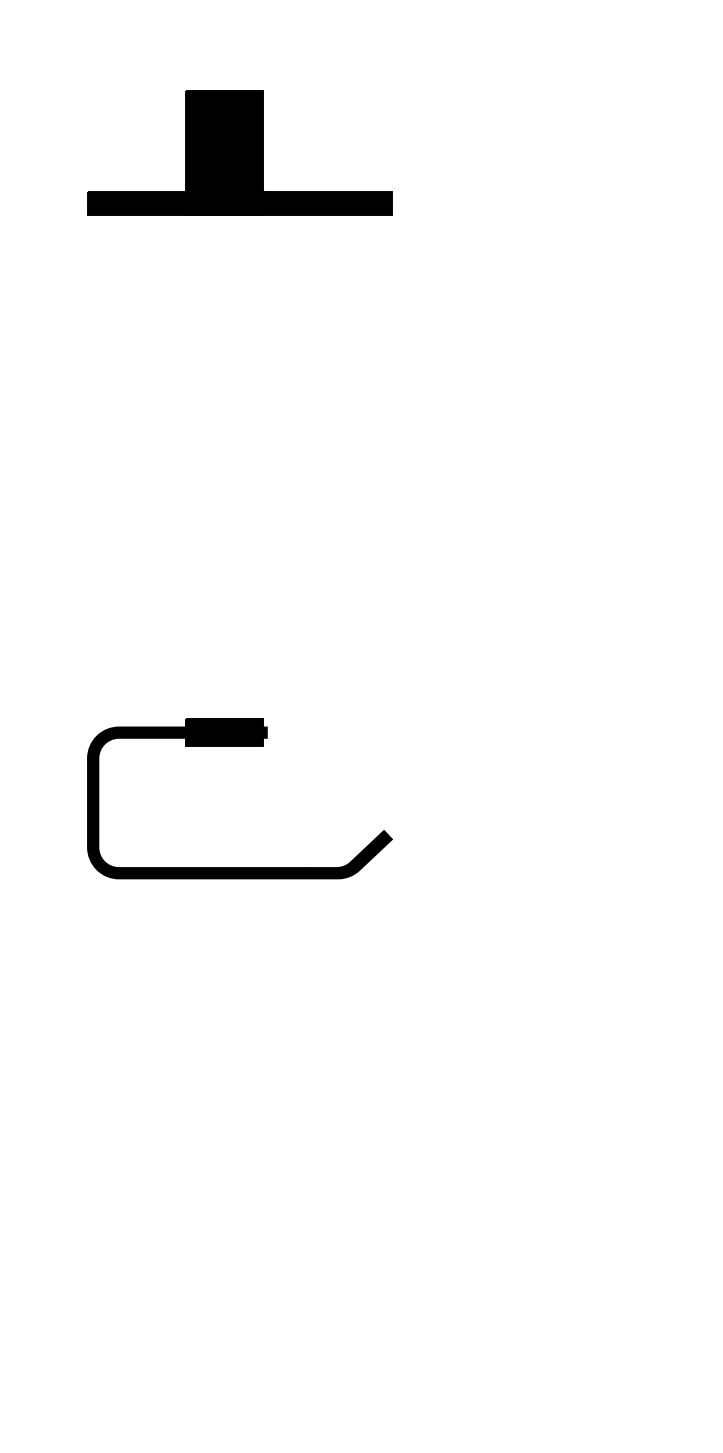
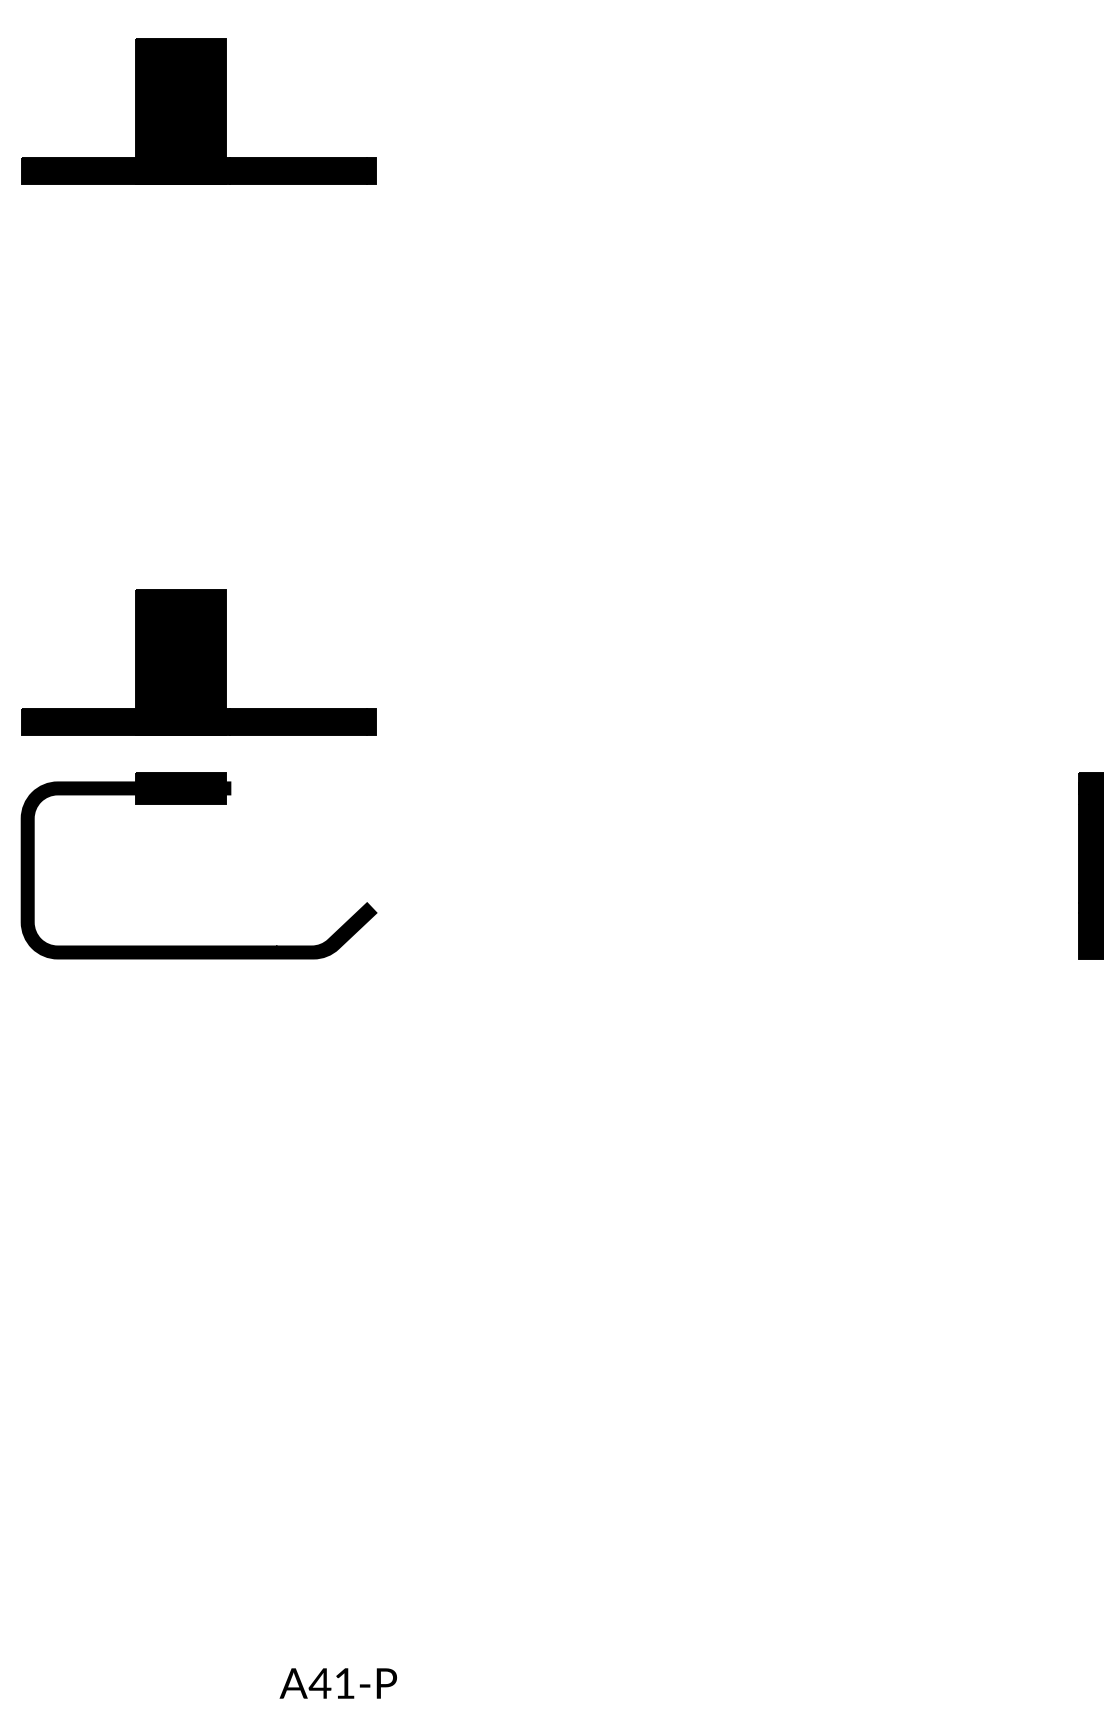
part: (239, 624) -> (198, 662), added

